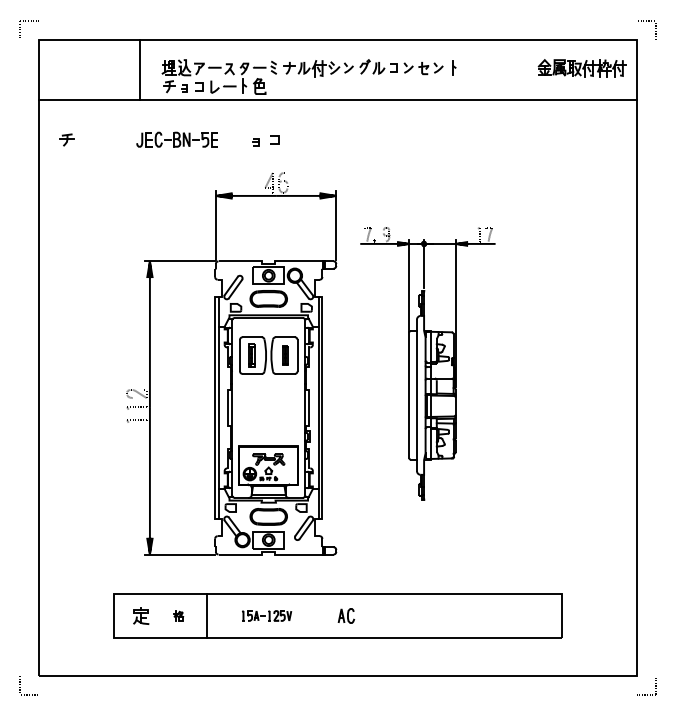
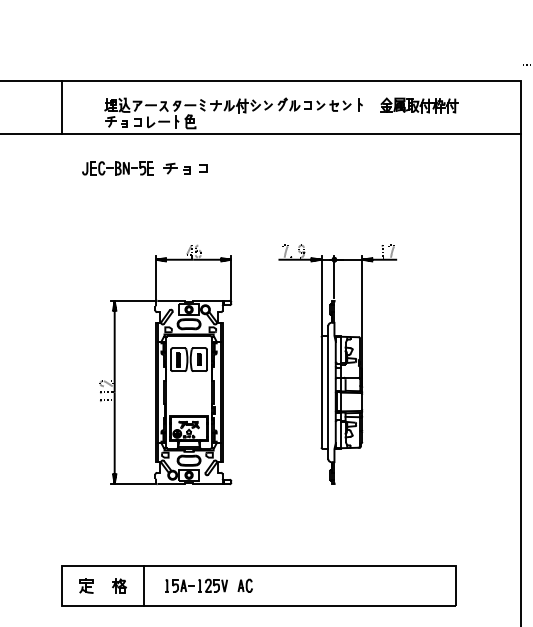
part: (581, 68) -> (418, 105), moved
line: (139, 70) -> (62, 107), moved
part: (66, 139) -> (170, 168), moved
part: (231, 363) -> (165, 364), size x0.71
part: (178, 615) -> (119, 585), size x1.67
part: (266, 615) -> (196, 585), size x1.43
part: (346, 615) -> (245, 585), moved

